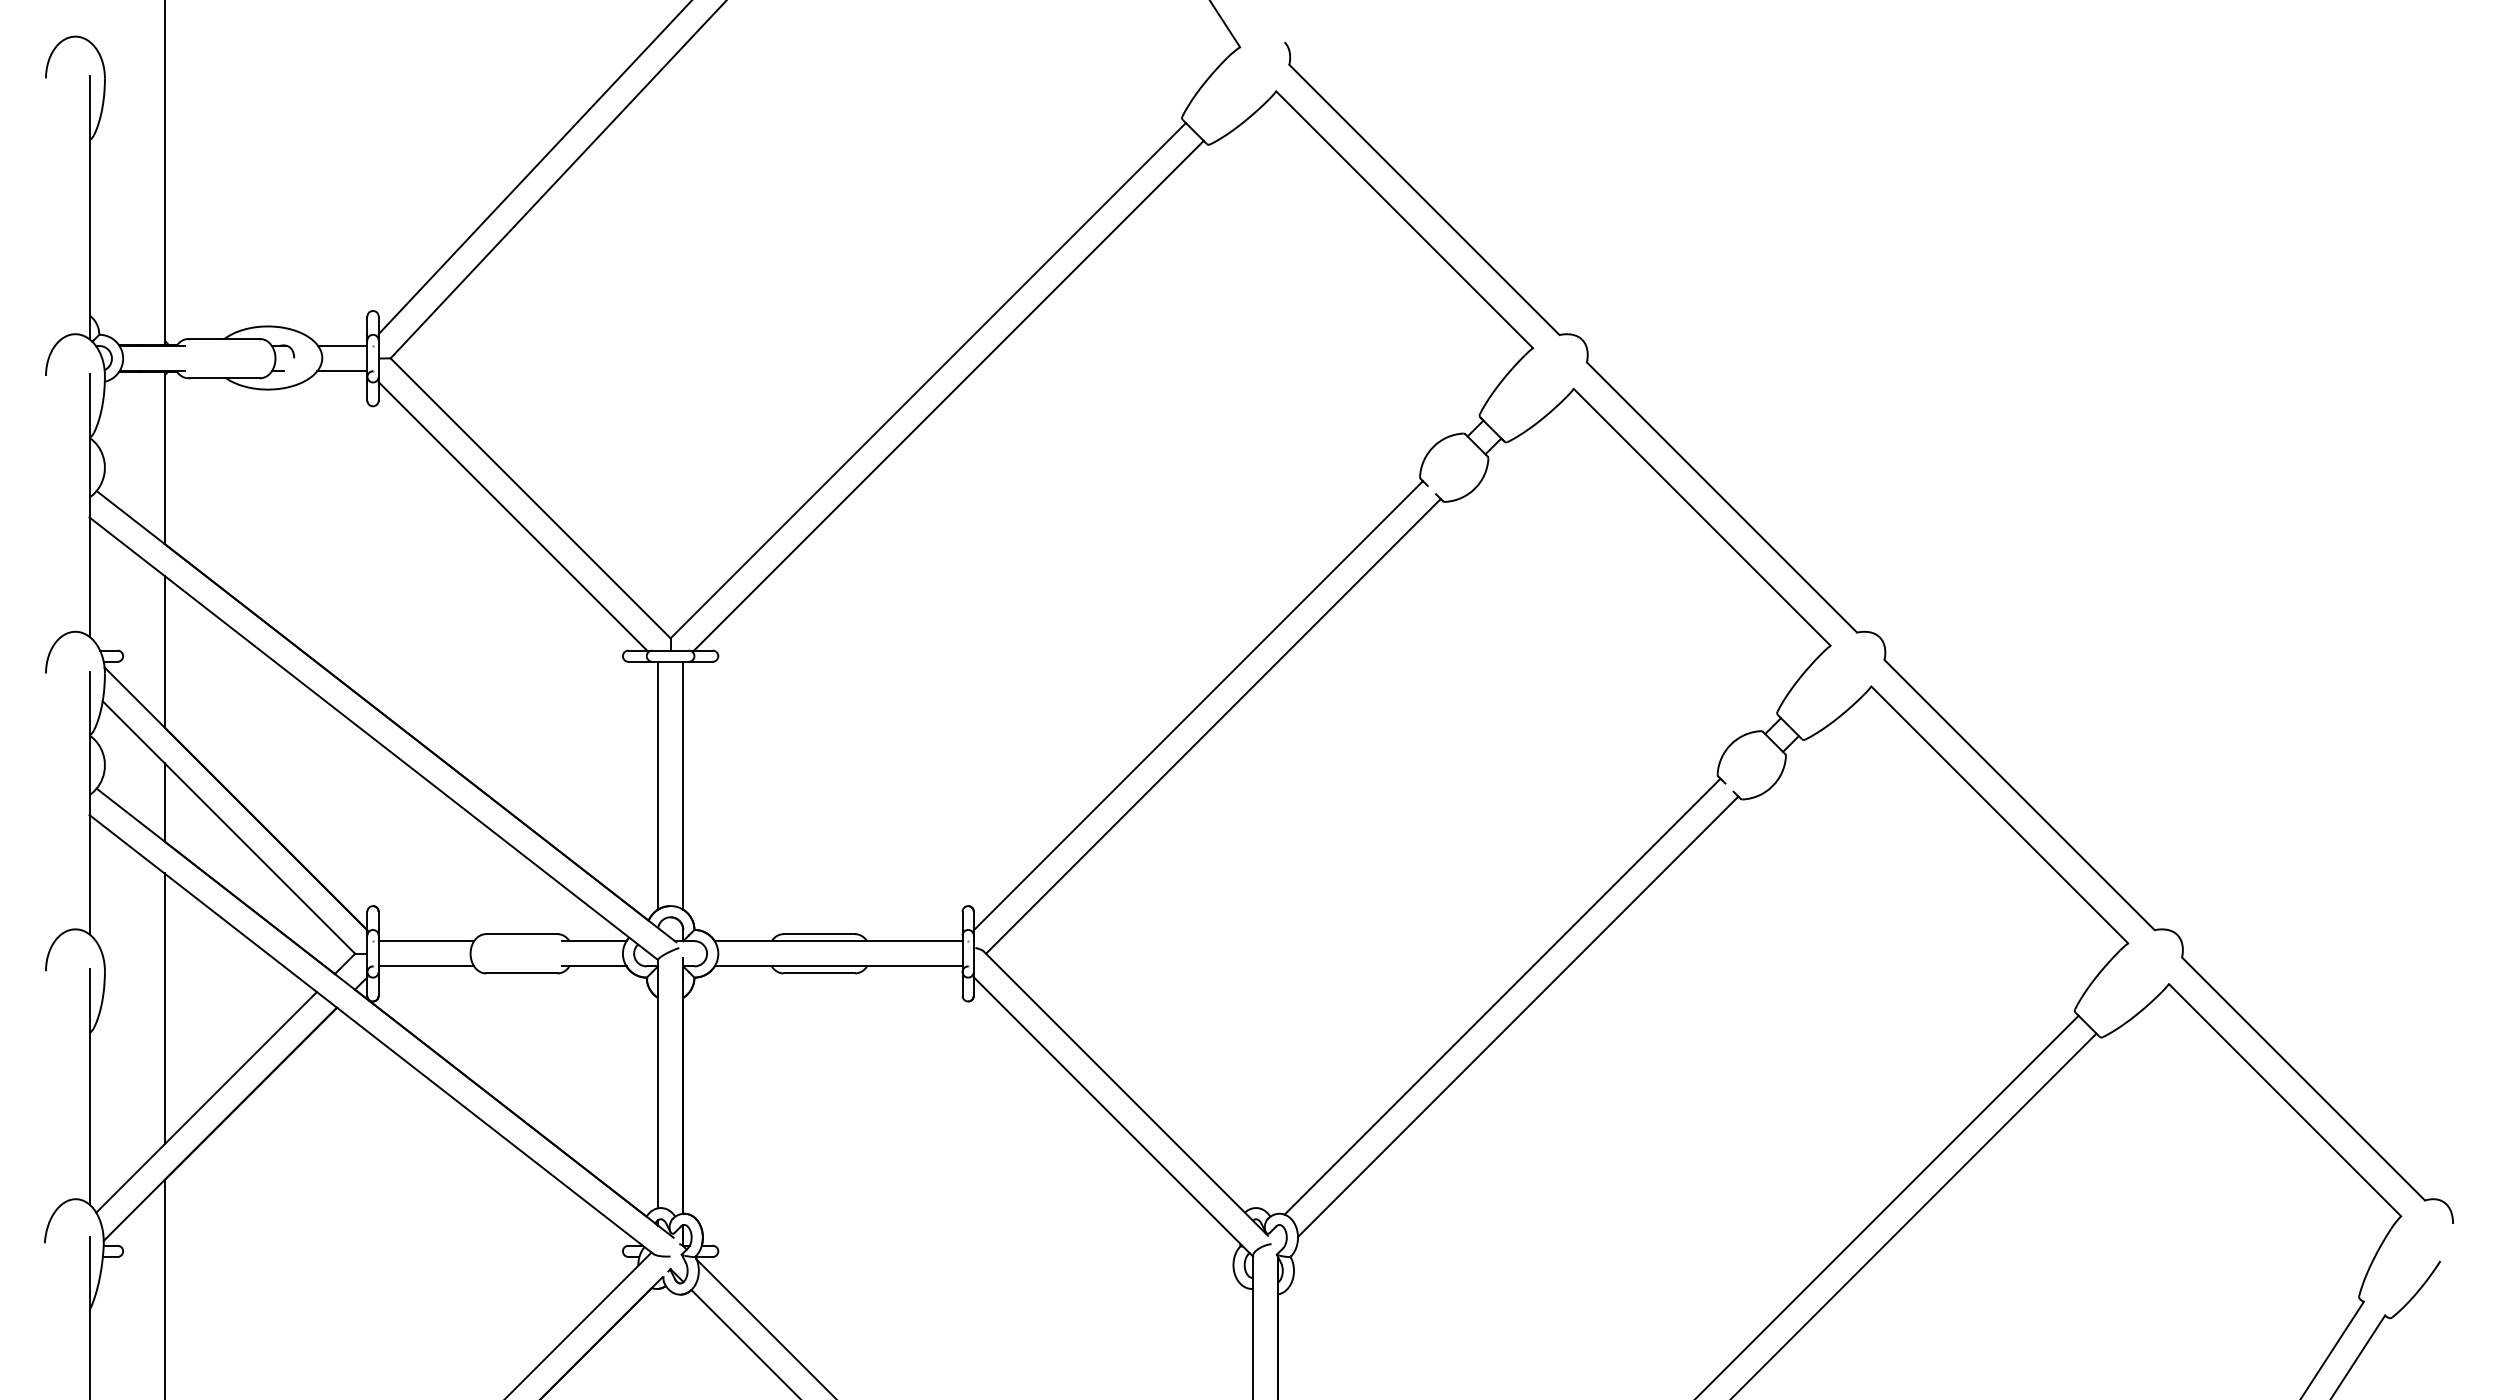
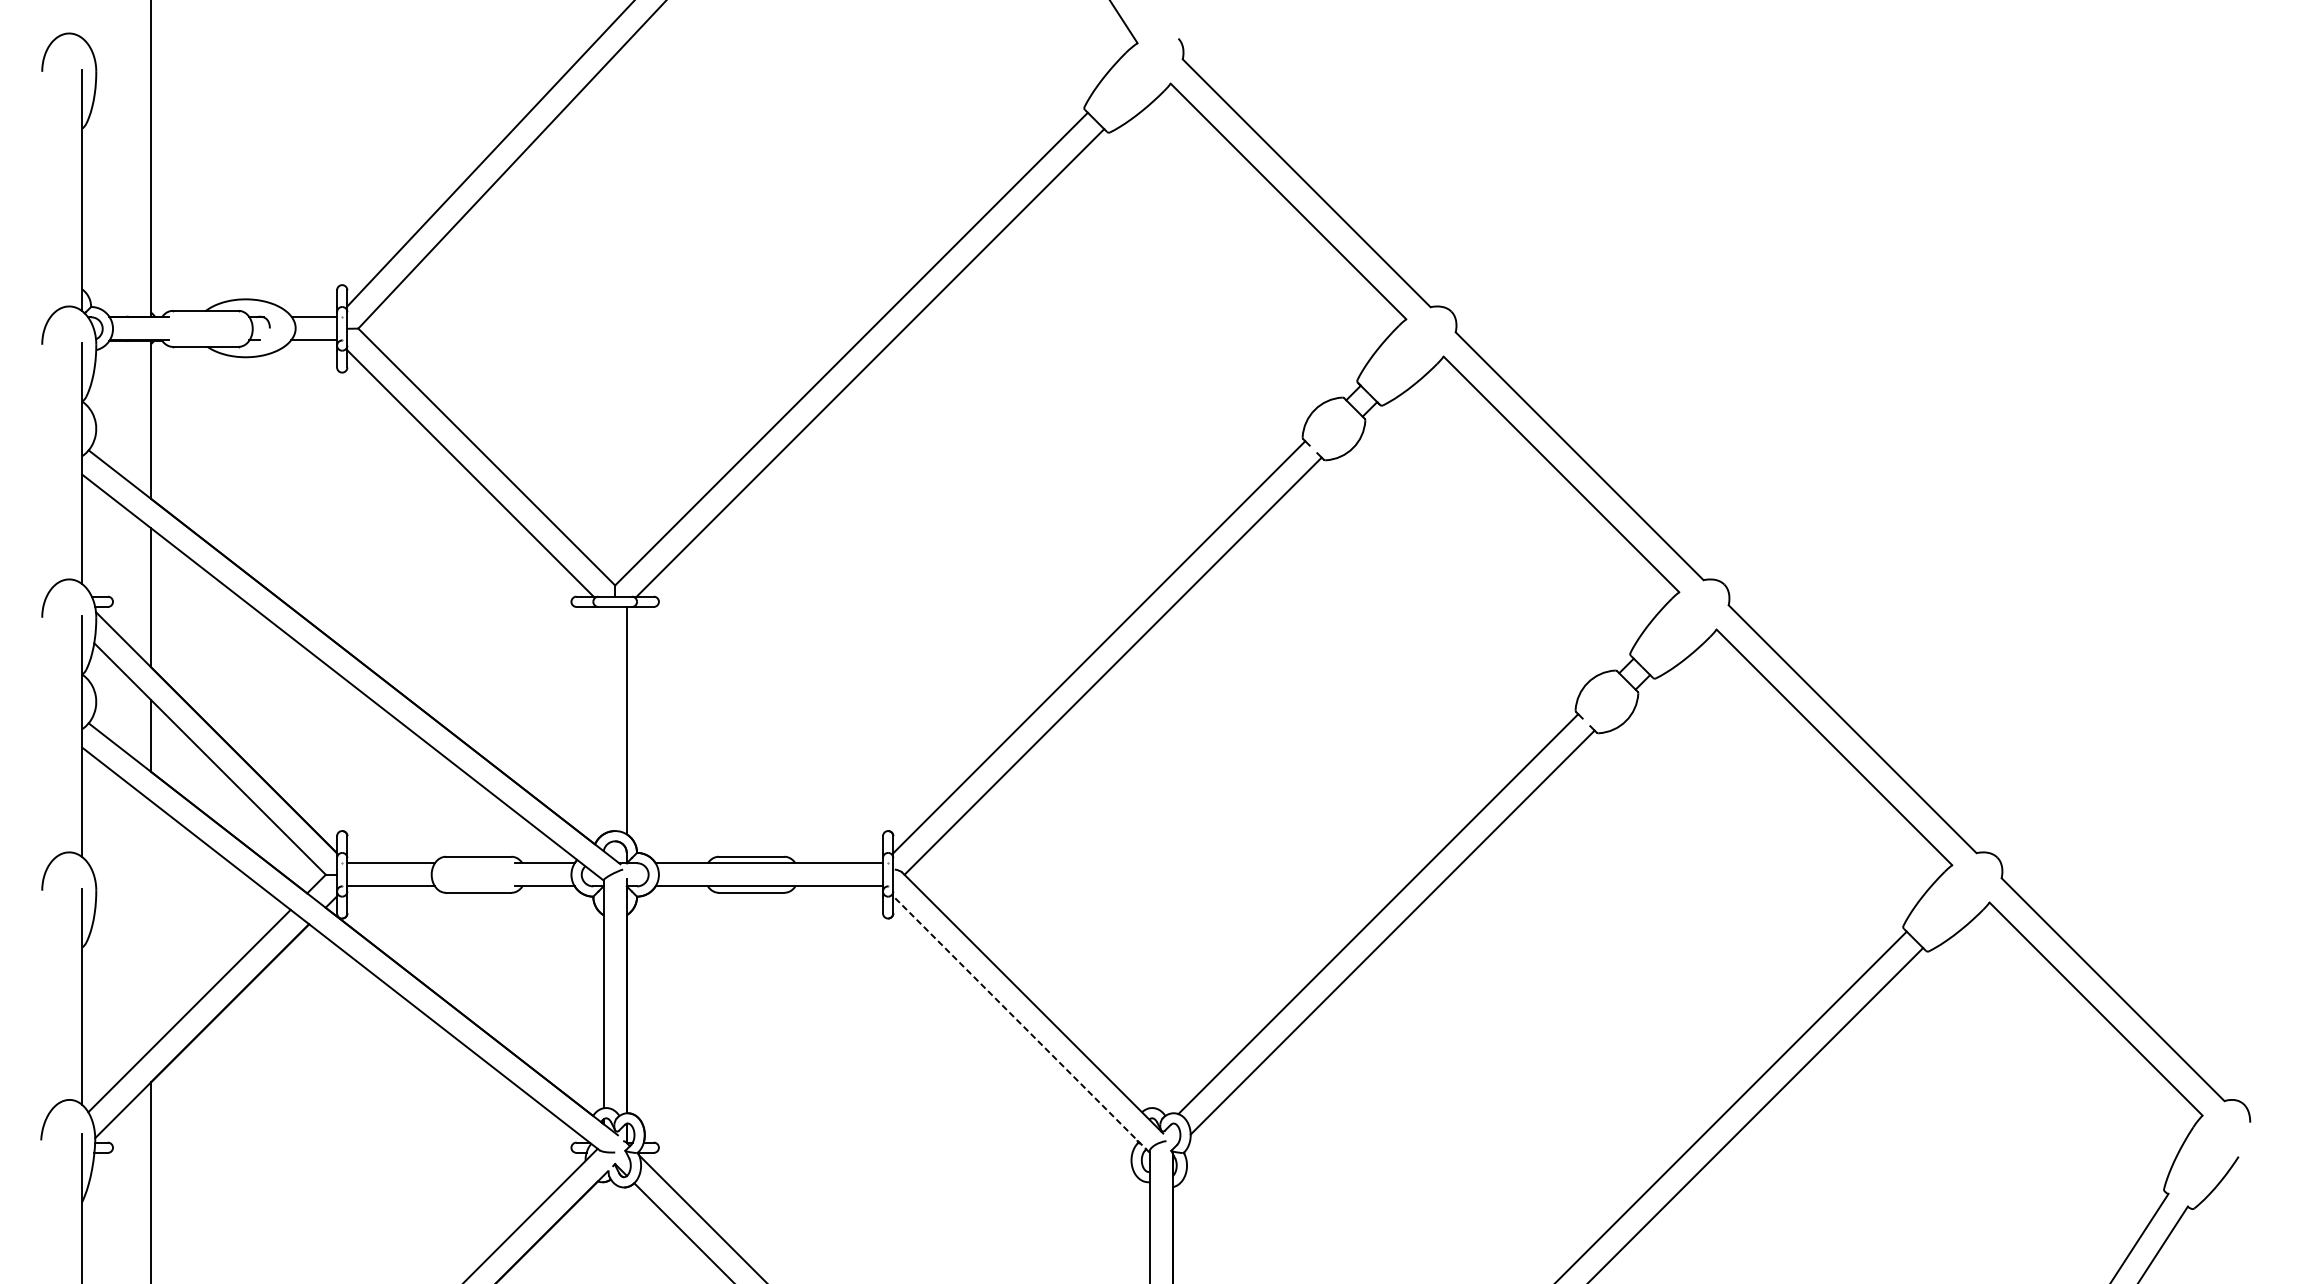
line: (658, 785) -> (604, 720), removed
line: (164, 1008) -> (150, 924), removed
line: (1113, 1116) -> (1021, 1024), solid -> dashed

